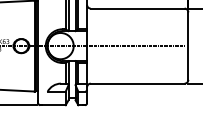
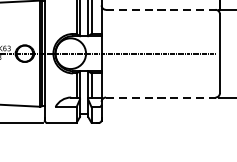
line: (137, 8) -> (160, 9), solid -> dashed
line: (137, 83) -> (160, 97), solid -> dashed

